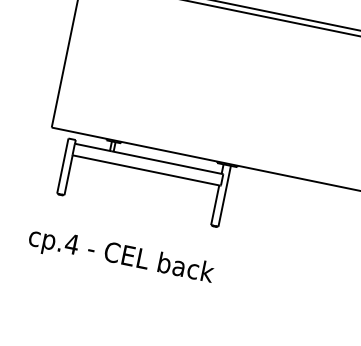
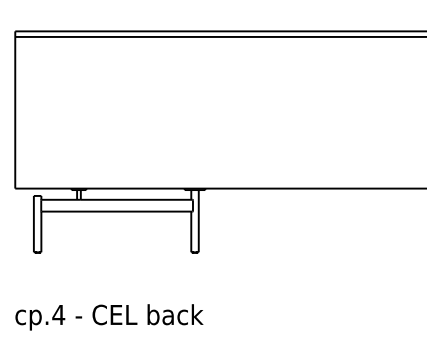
text: (121, 256) -> (109, 317), moved

